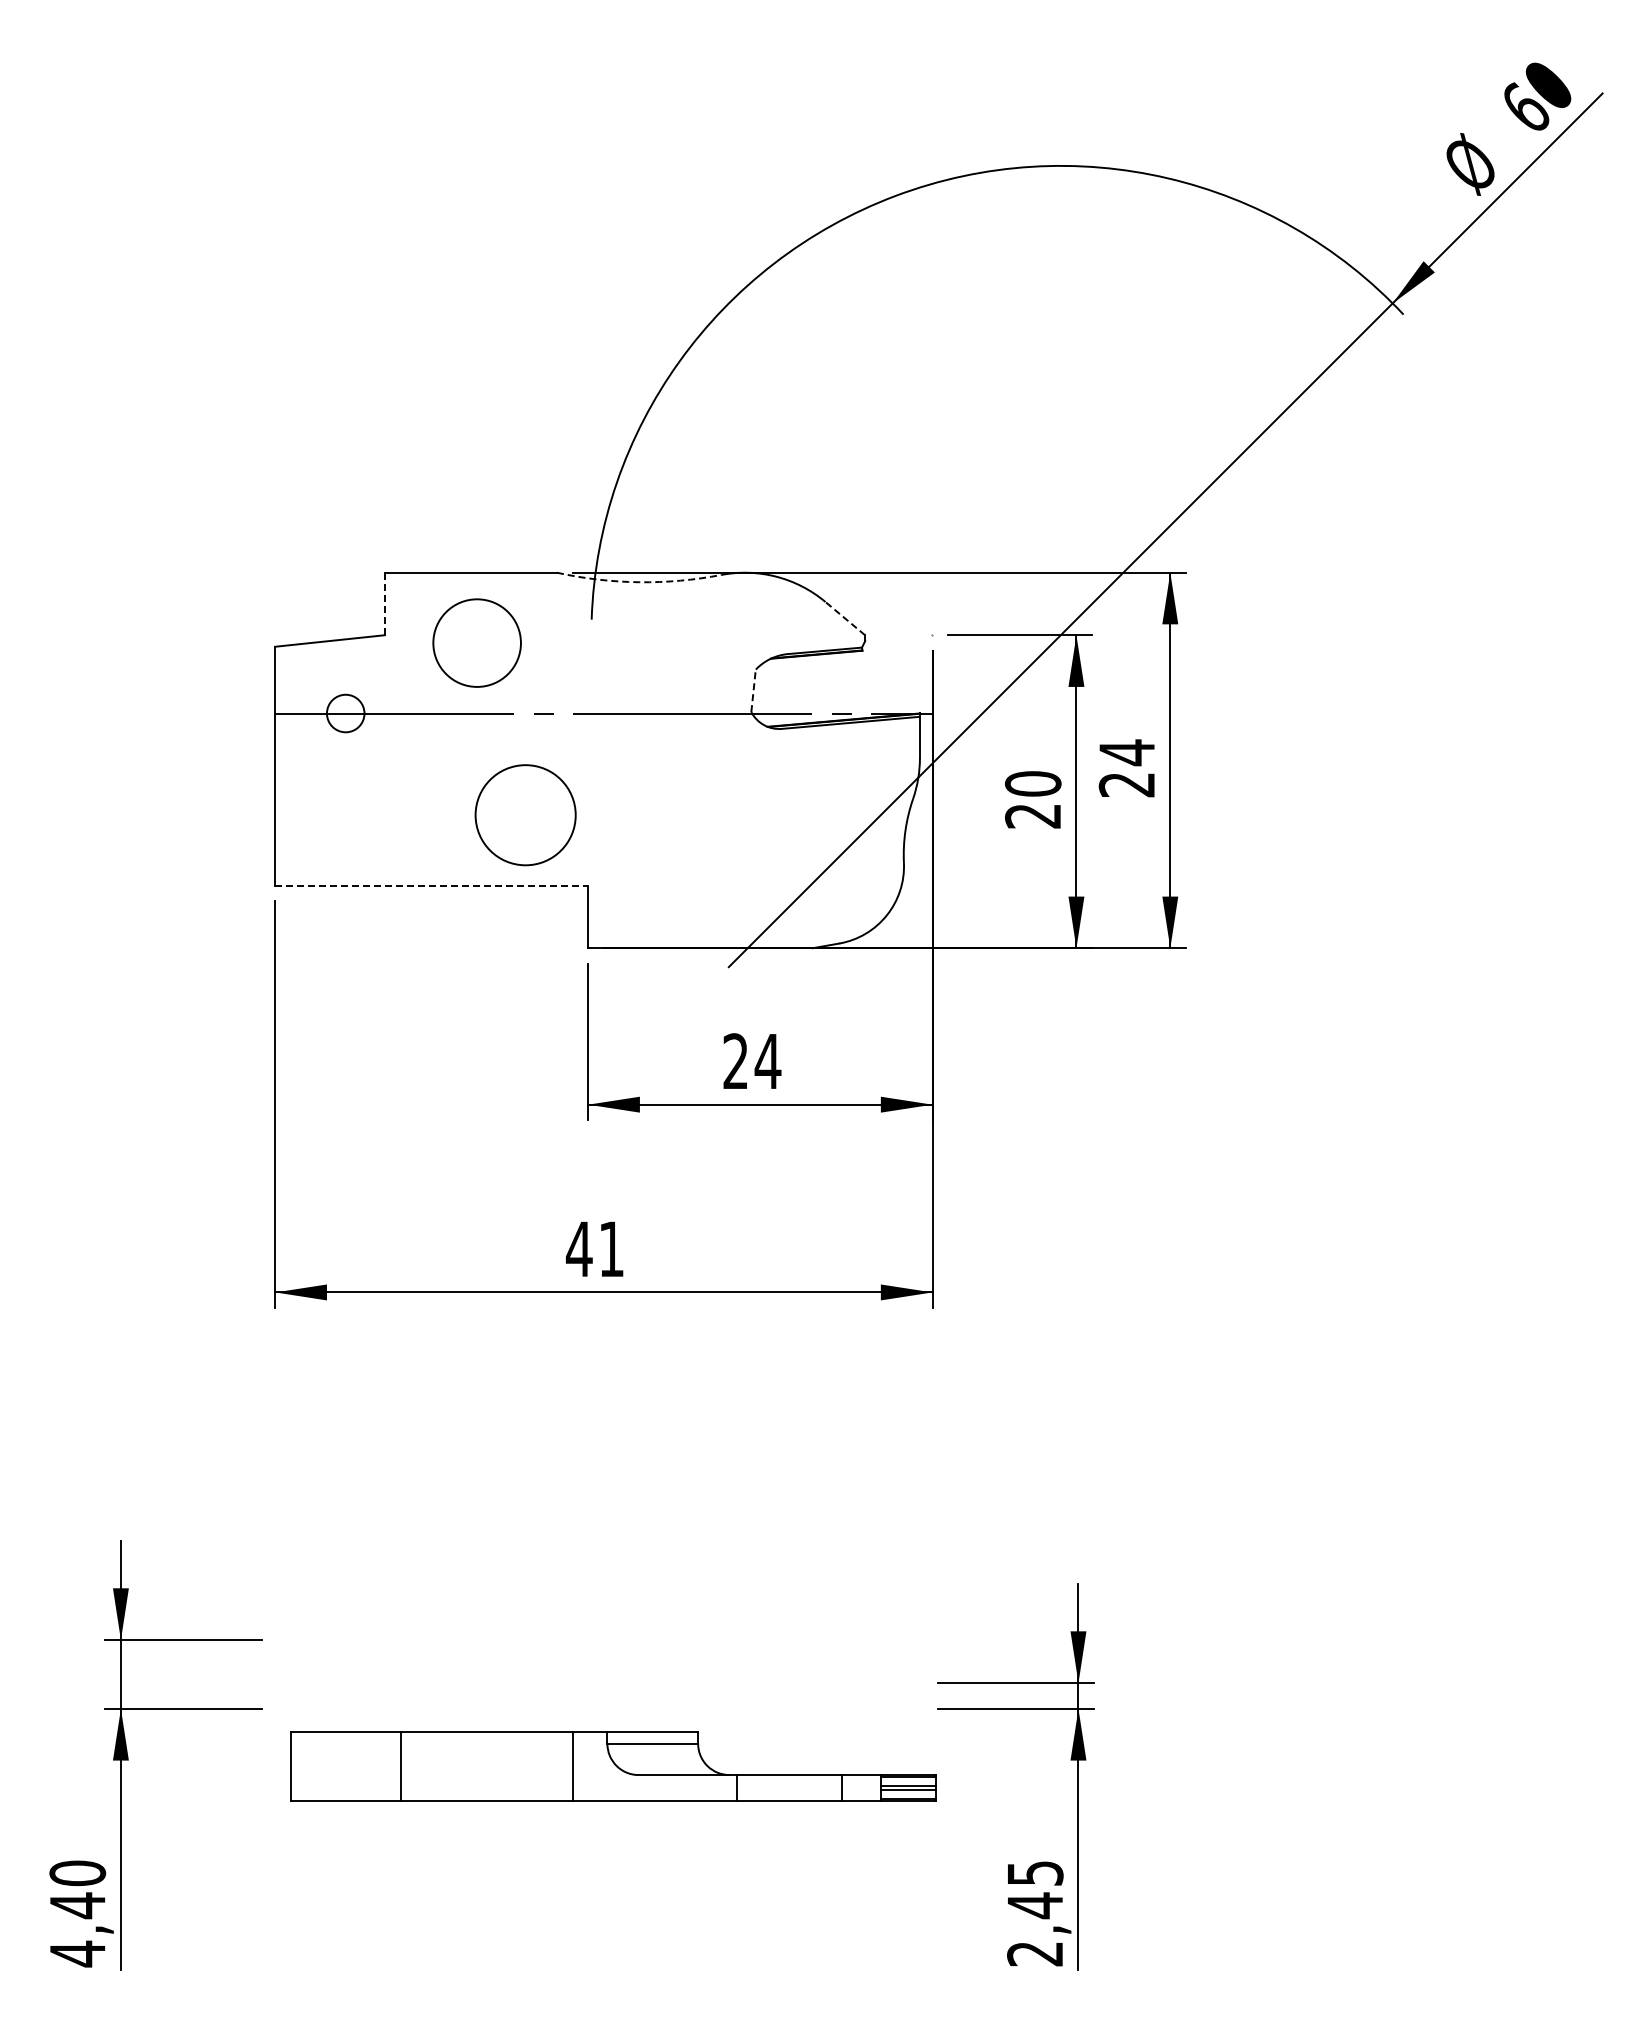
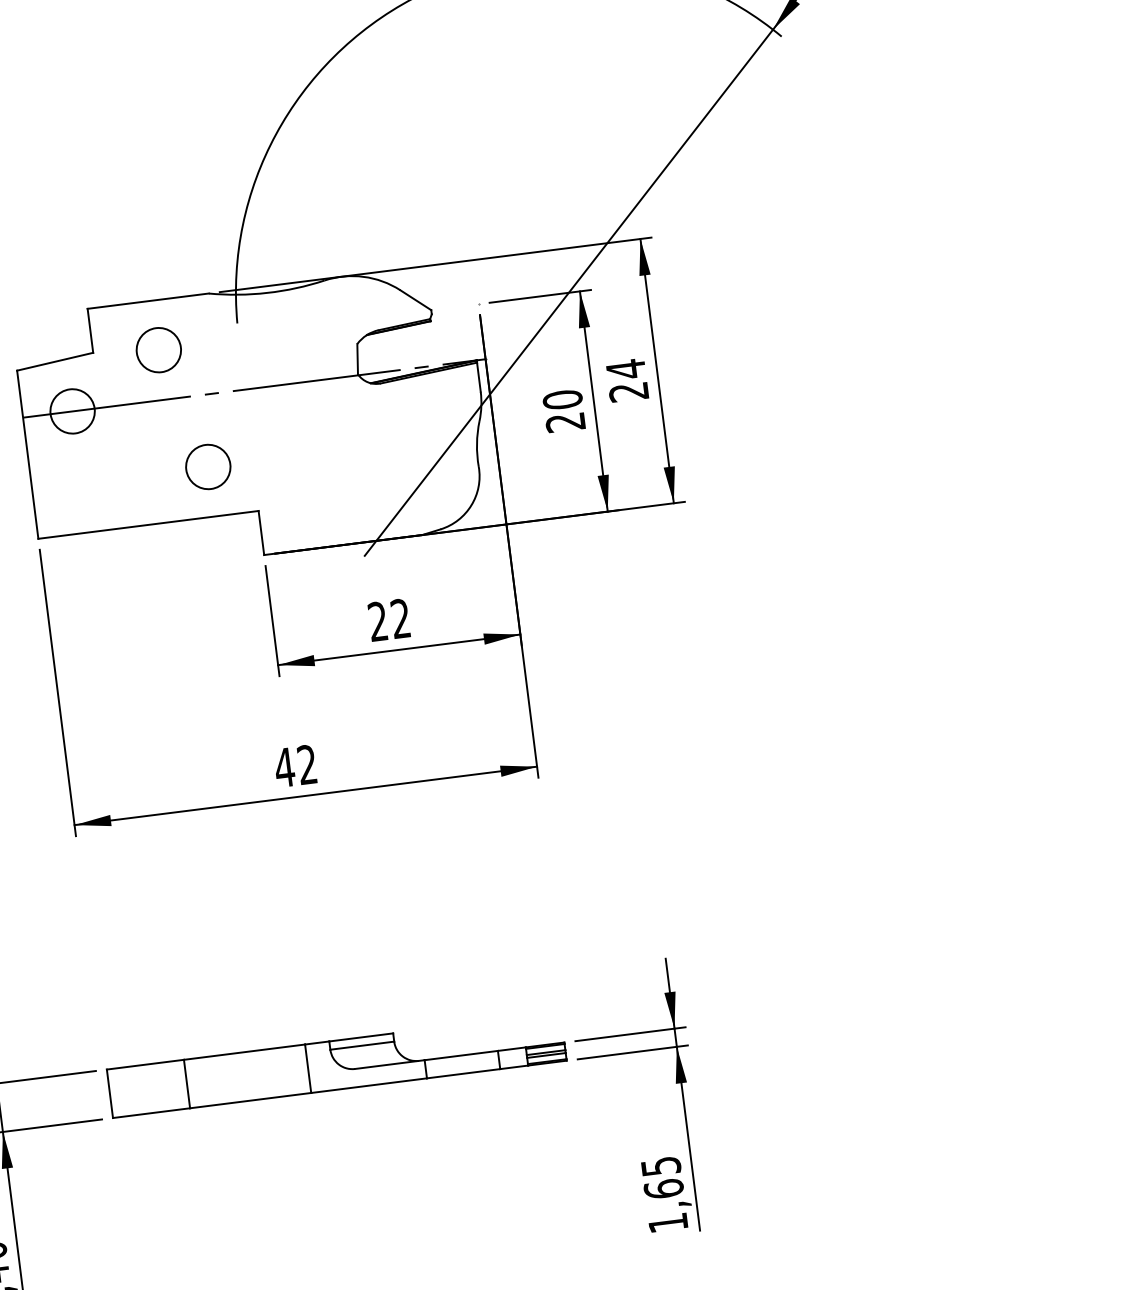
arc: (639, 582) -> (267, 293), dashed -> solid
line: (384, 604) -> (90, 331), dashed -> solid
line: (845, 618) -> (415, 300), dashed -> solid
circle: (476, 642) -> (158, 349), size x0.71
line: (753, 690) -> (357, 358), dashed -> solid
circle: (345, 713) -> (72, 411), size x1.67
circle: (525, 814) -> (208, 466), size x0.62
line: (432, 885) -> (148, 524), dashed -> solid
text: (767, 1060) -> (400, 618), 24 -> 22
text: (611, 1248) -> (307, 764), 41 -> 42
part: (613, 1766) -> (336, 1065), moved
text: (1035, 1929) -> (666, 1205), 2,45 -> 1,65

